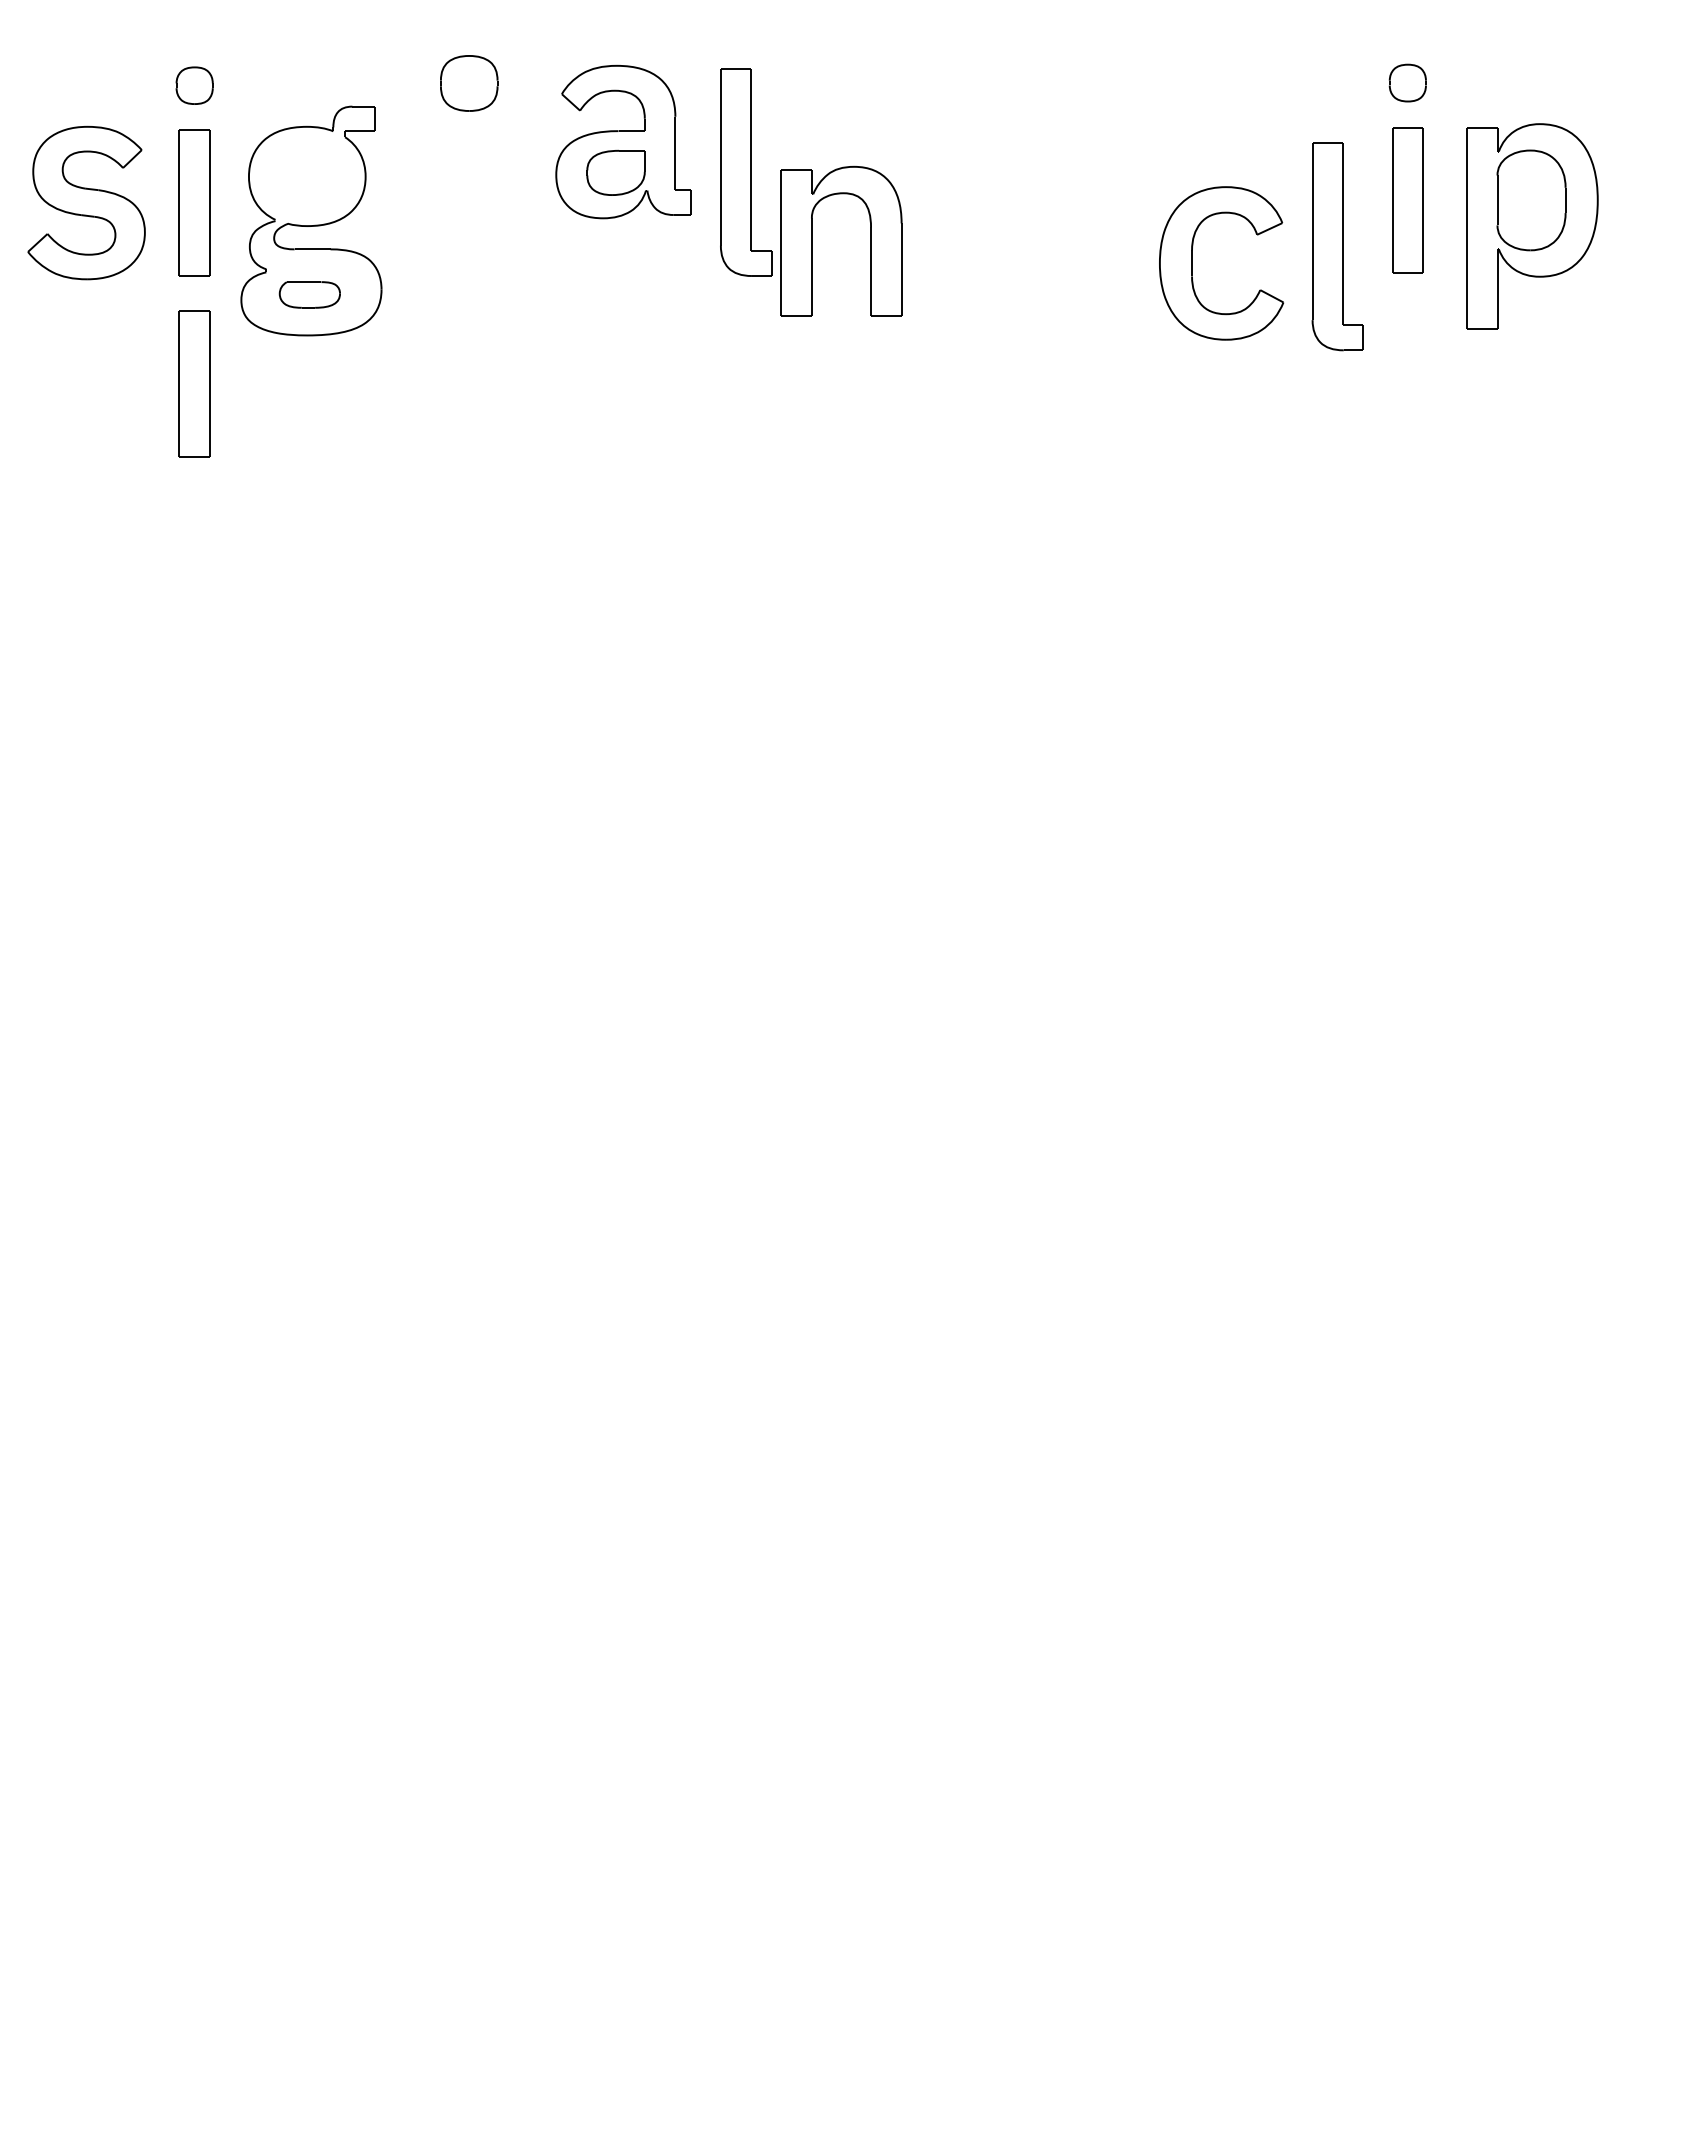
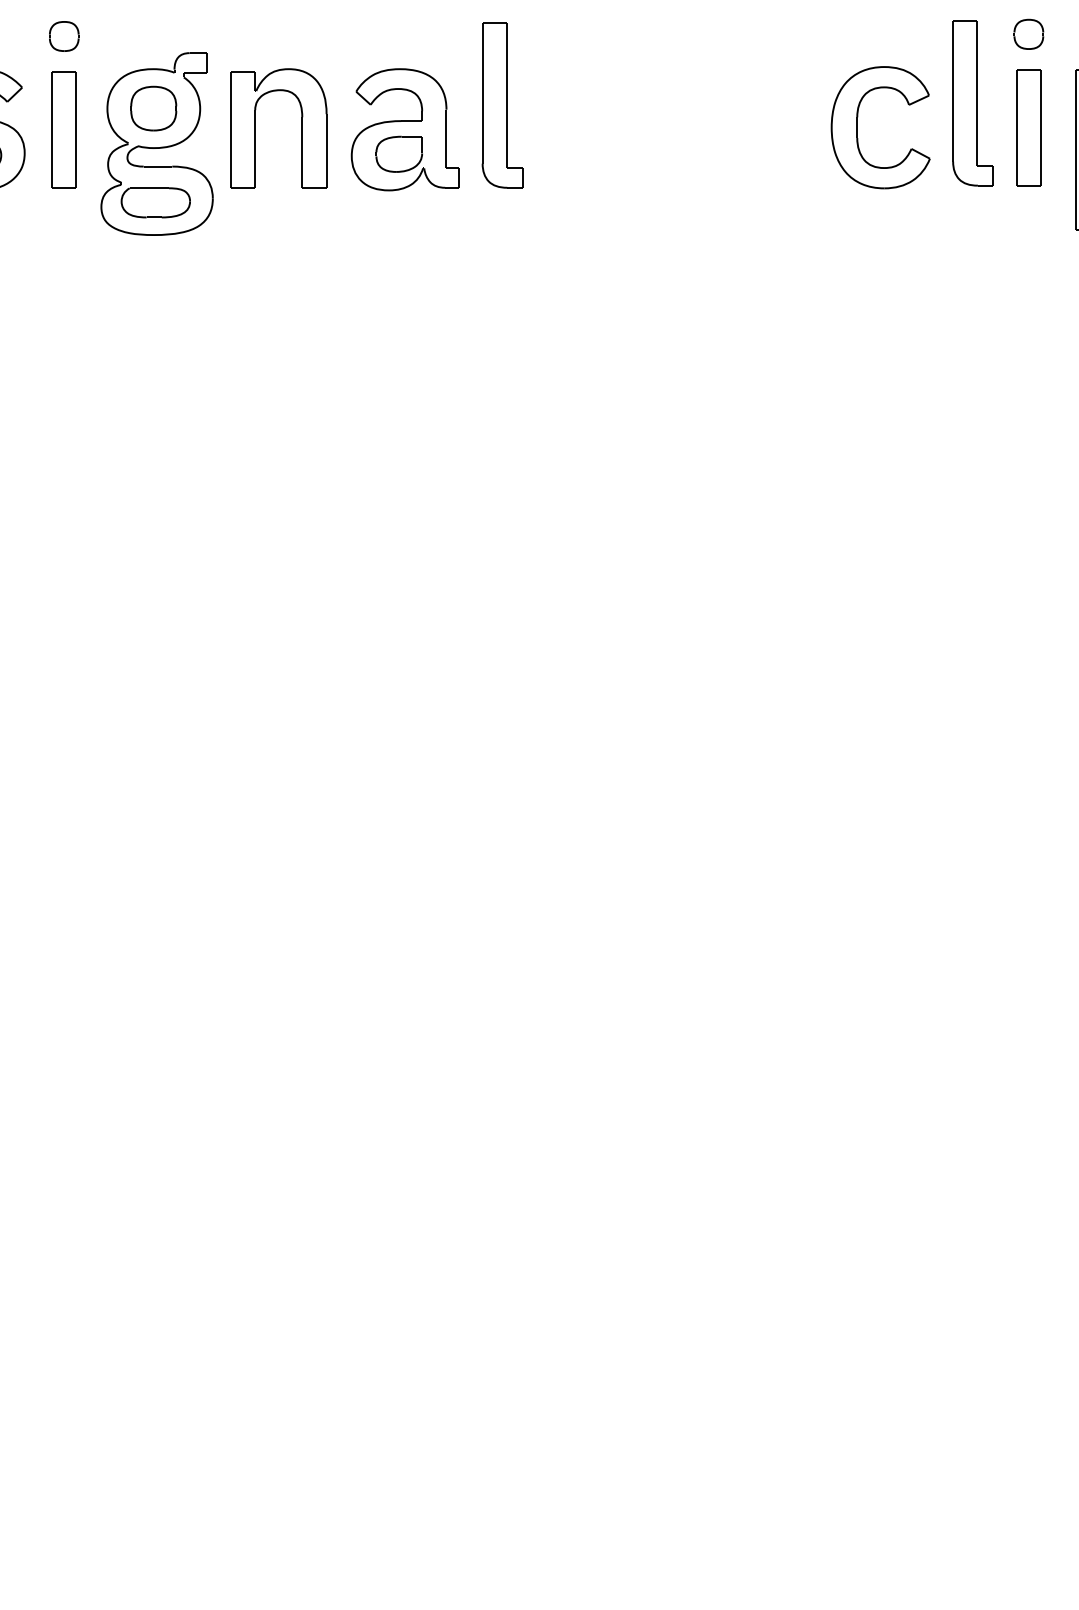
part: (469, 83) -> (153, 108), moved
part: (623, 141) -> (405, 129), moved
part: (812, 240) -> (255, 127), moved
part: (1337, 246) -> (972, 103), moved
part: (1192, 263) -> (857, 127), moved
part: (309, 294) -> (155, 202), size x1.43
part: (194, 383) -> (64, 273), removed

